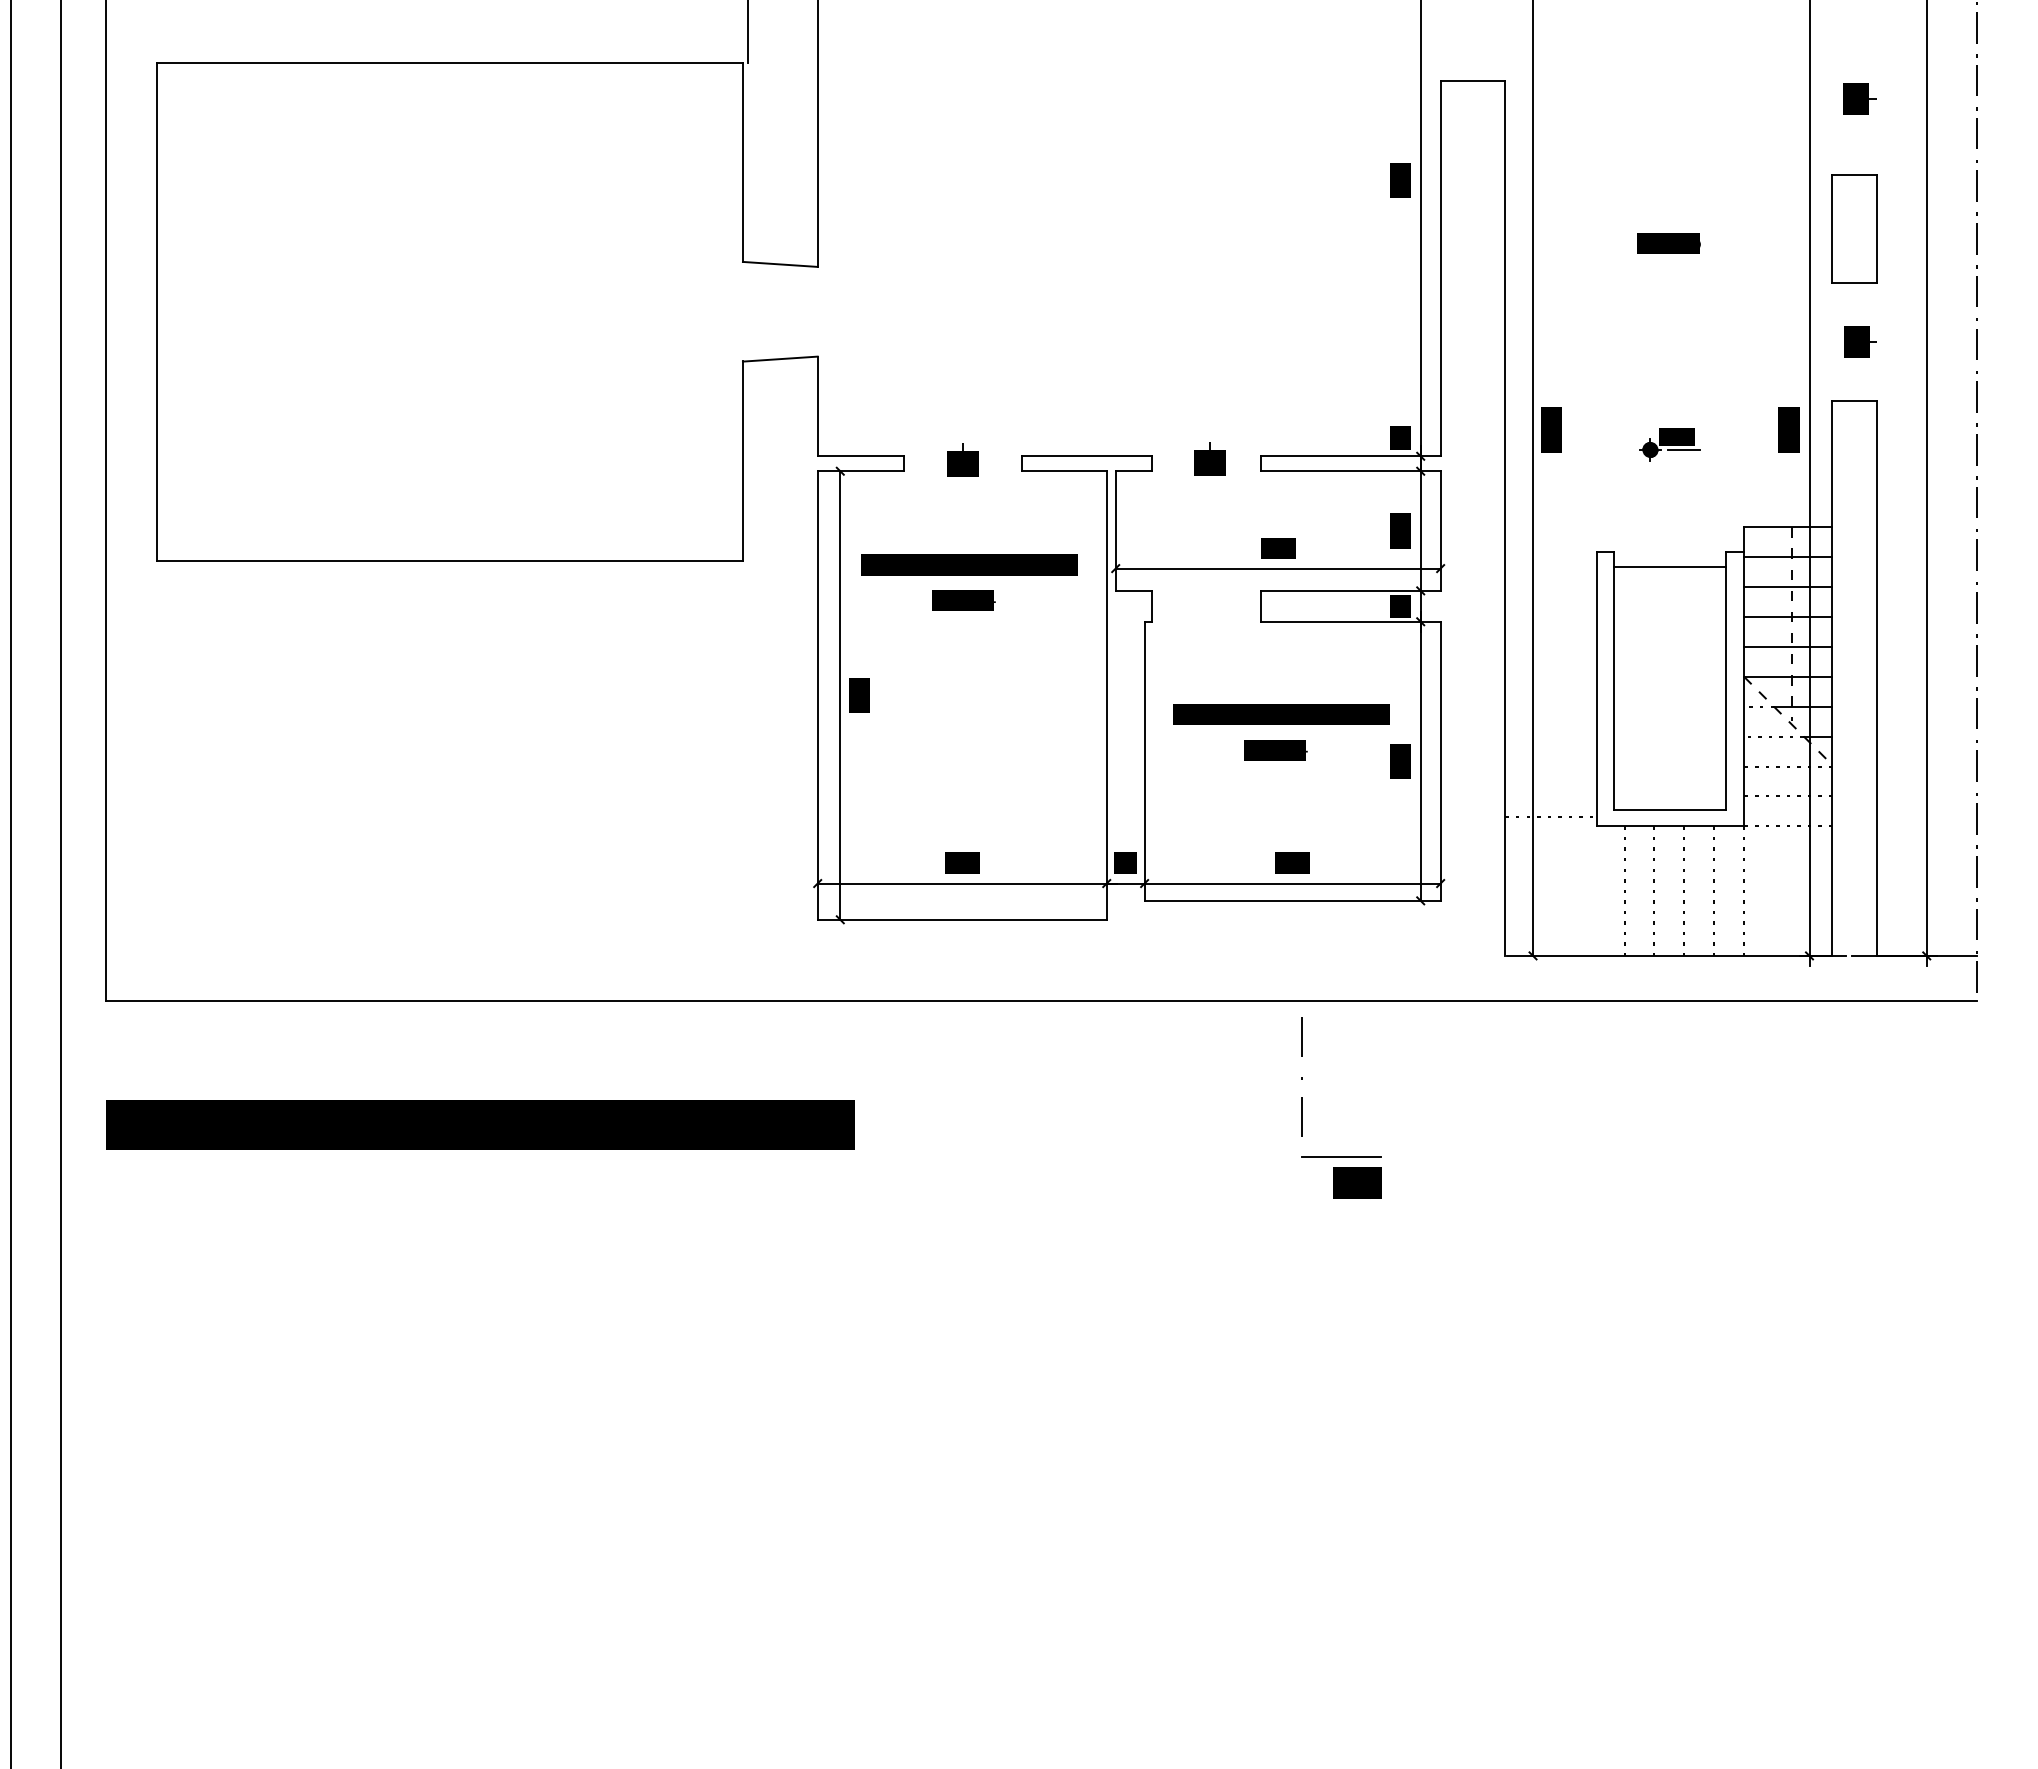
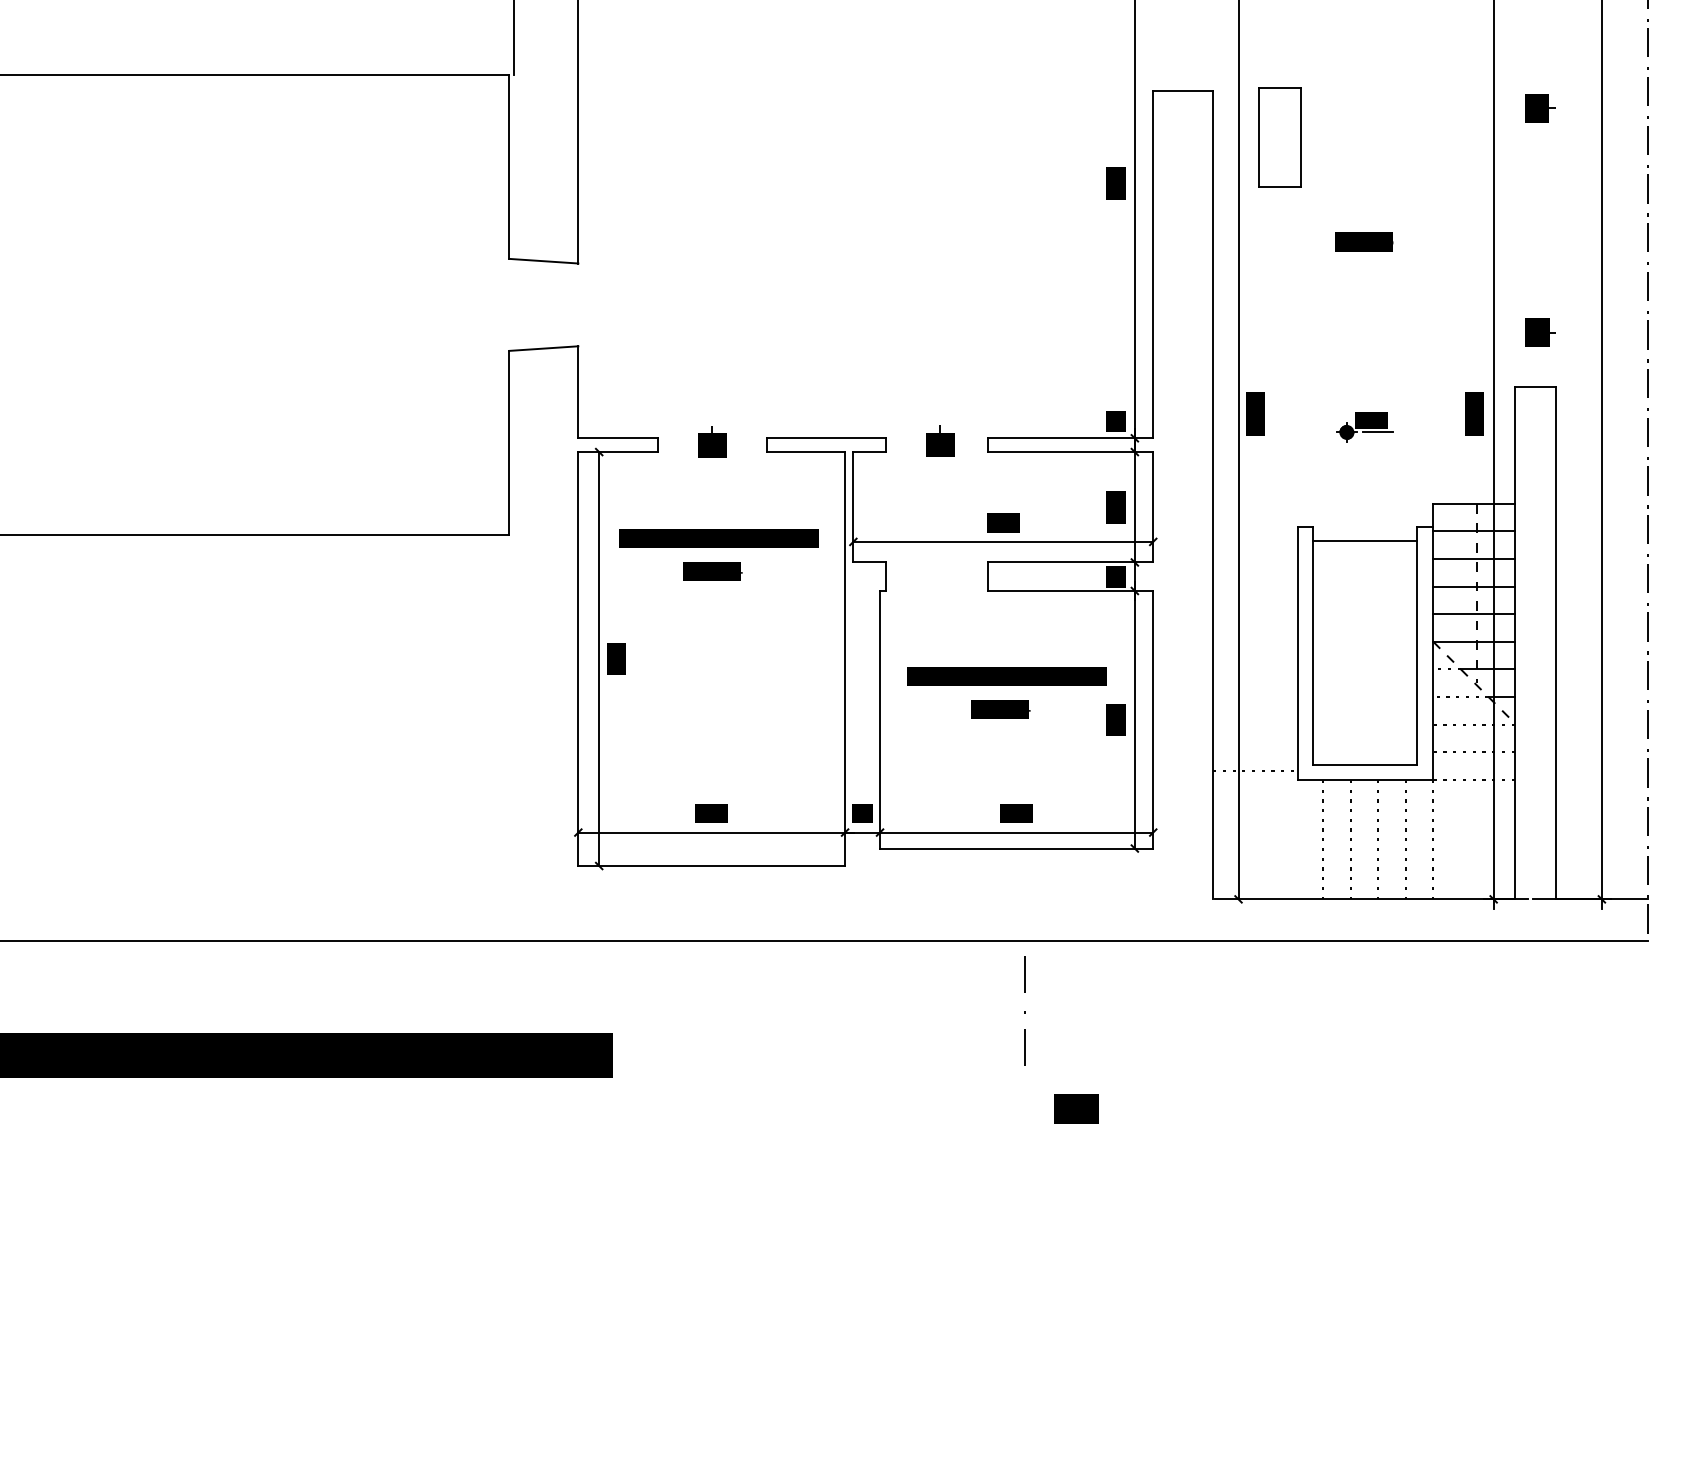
part: (1854, 228) -> (1279, 136), moved
line: (1341, 1156) -> (1061, 1084), removed

